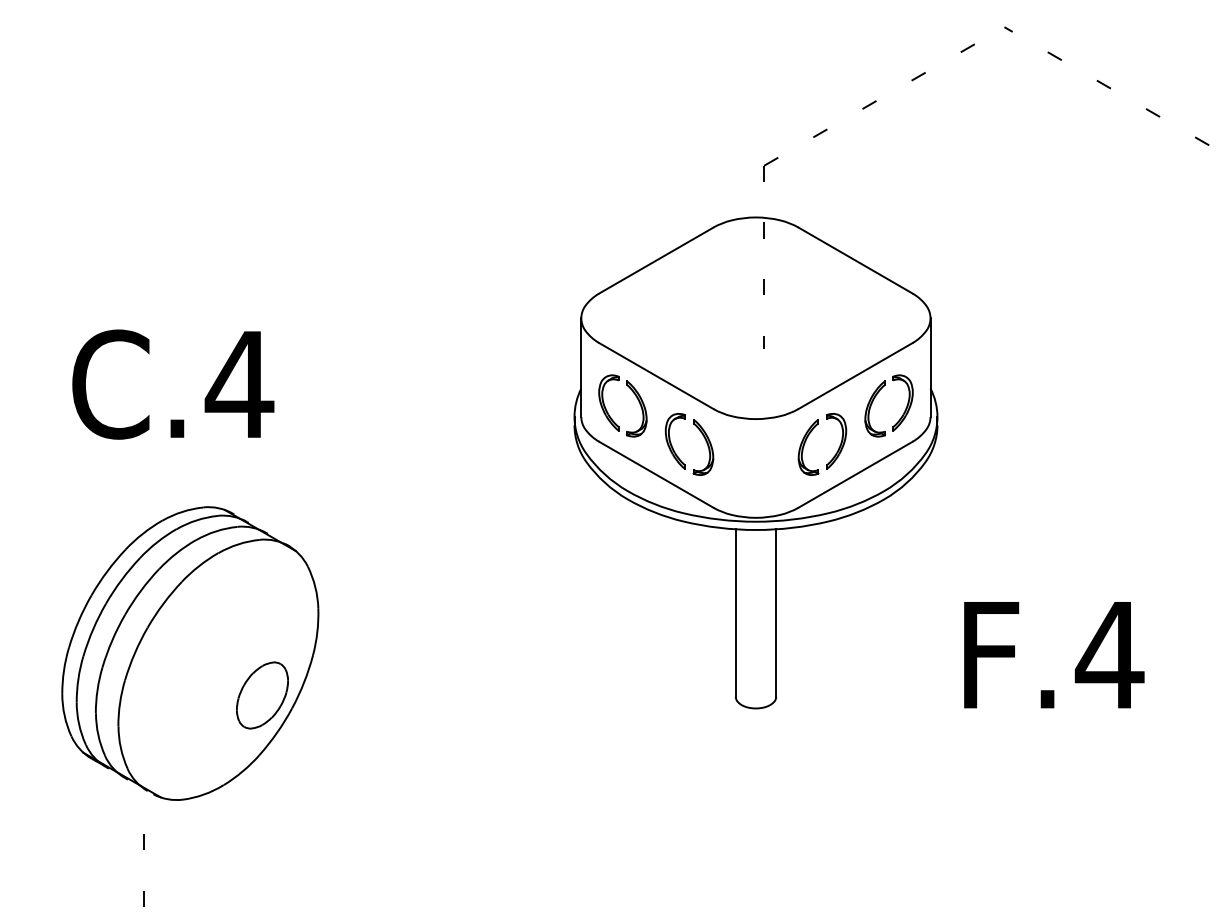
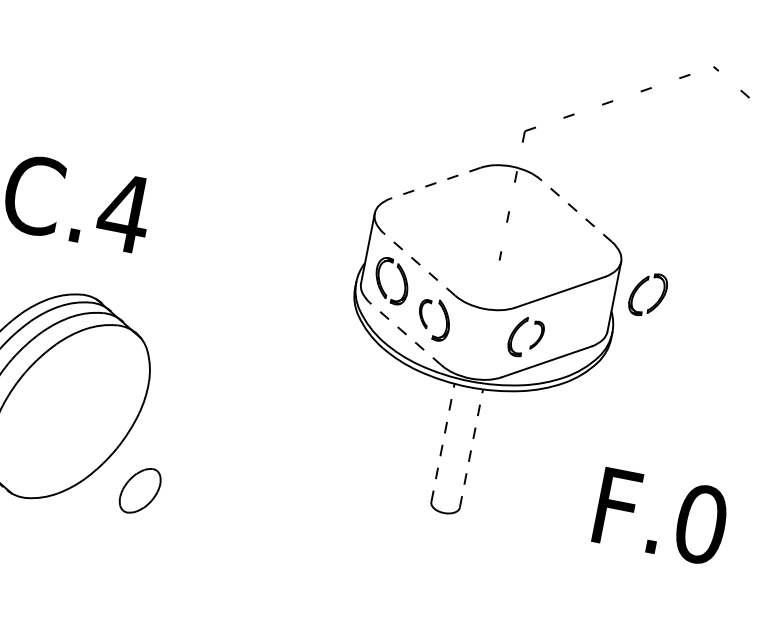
line: (656, 260) -> (435, 183), solid -> dashed
line: (855, 260) -> (576, 210), solid -> dashed
line: (656, 375) -> (419, 264), solid -> dashed
part: (876, 396) -> (640, 286), moved
part: (674, 441) -> (423, 313), size x0.7
part: (836, 441) -> (537, 335), size x0.7
line: (656, 474) -> (406, 334), solid -> dashed
line: (735, 613) -> (442, 443), solid -> dashed
line: (776, 613) -> (471, 448), solid -> dashed
text: (1109, 655) -> (700, 524), F.4 -> F.0
part: (262, 695) -> (140, 490), moved

